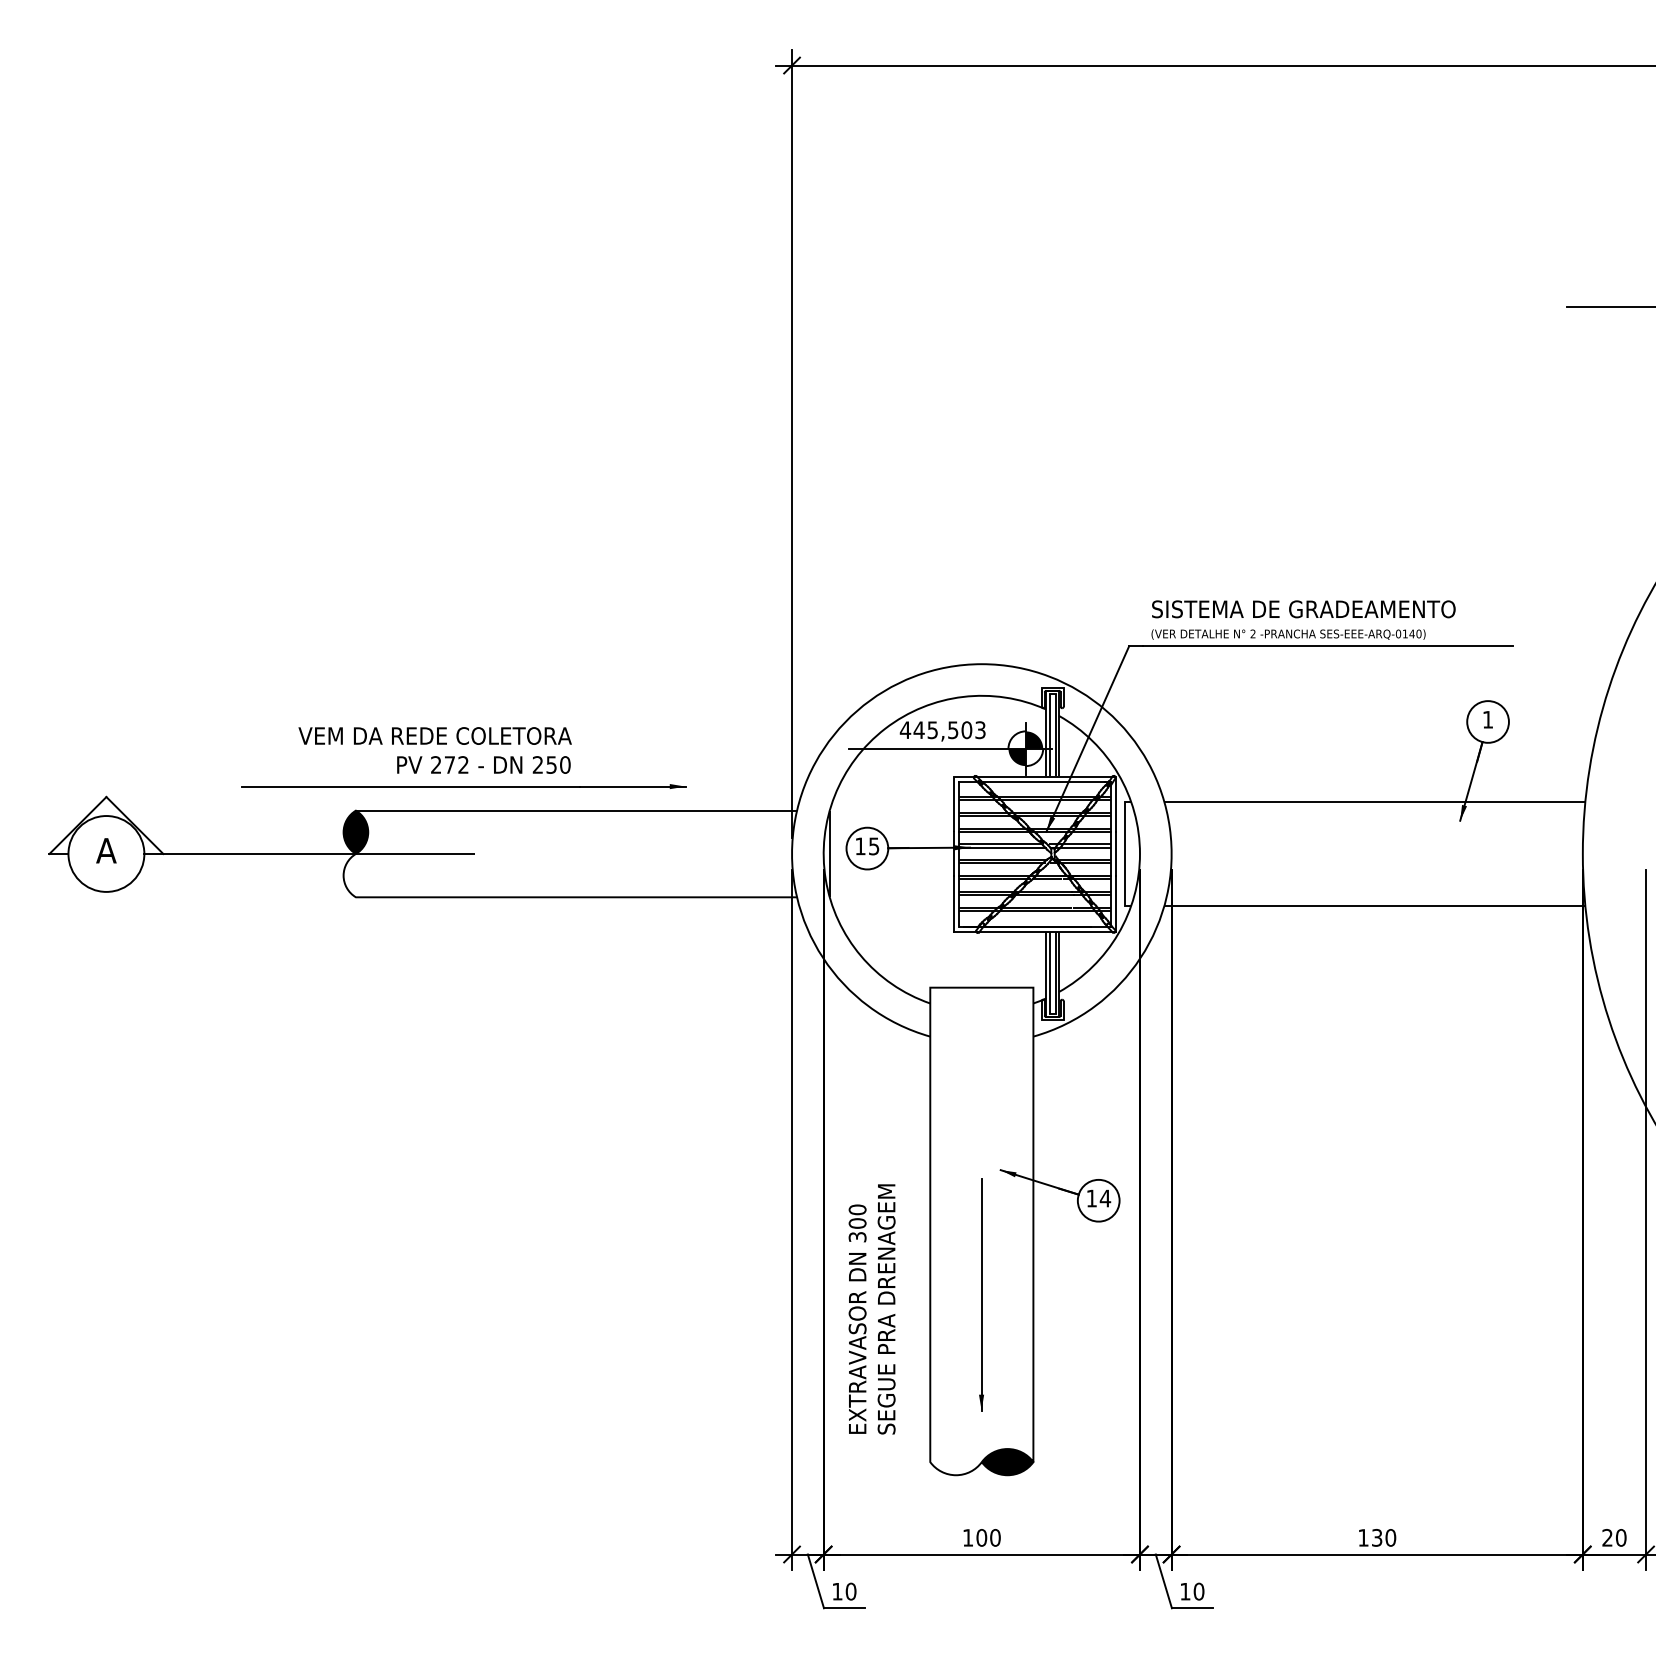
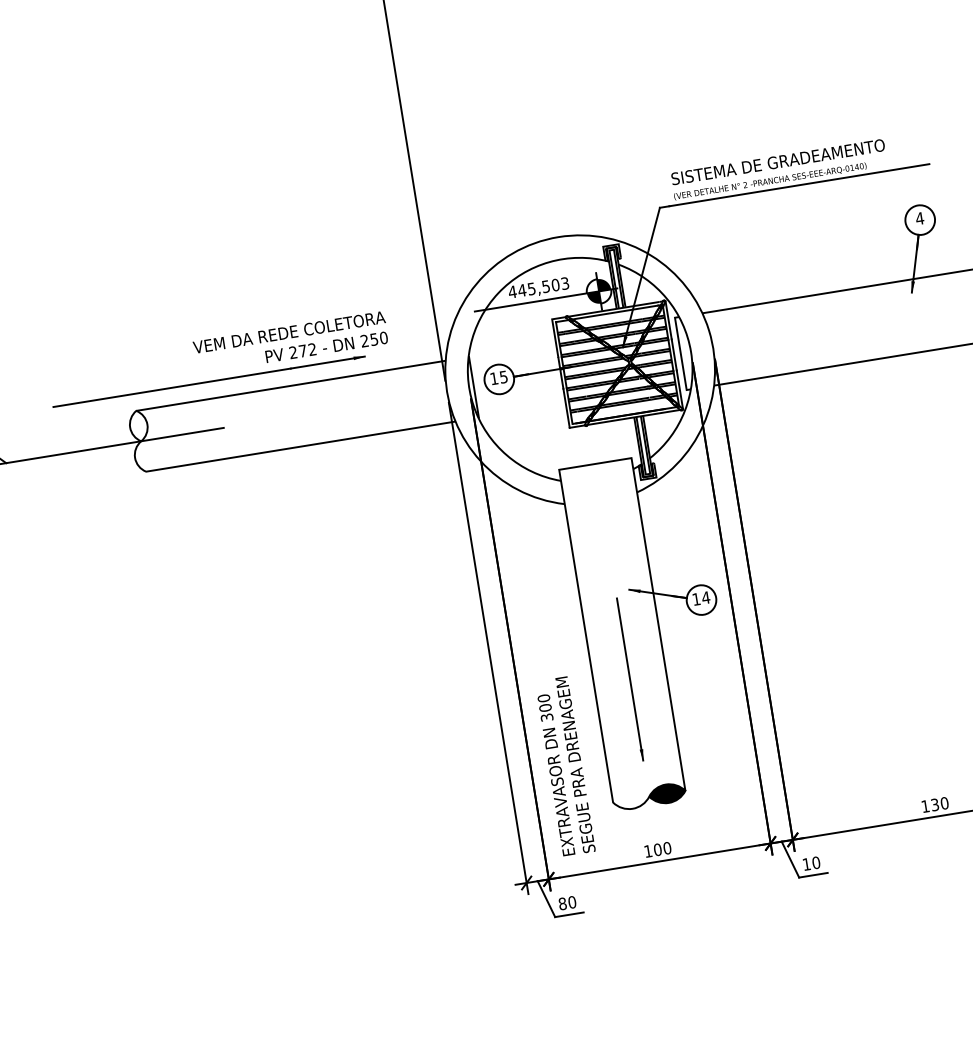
text: (1487, 719) -> (919, 218), 1 -> 4
text: (434, 750) -> (290, 342), moved
fill: (355, 831) -> (138, 425), removed
text: (871, 1309) -> (564, 766), moved
text: (837, 1591) -> (562, 903), 10 -> 80

